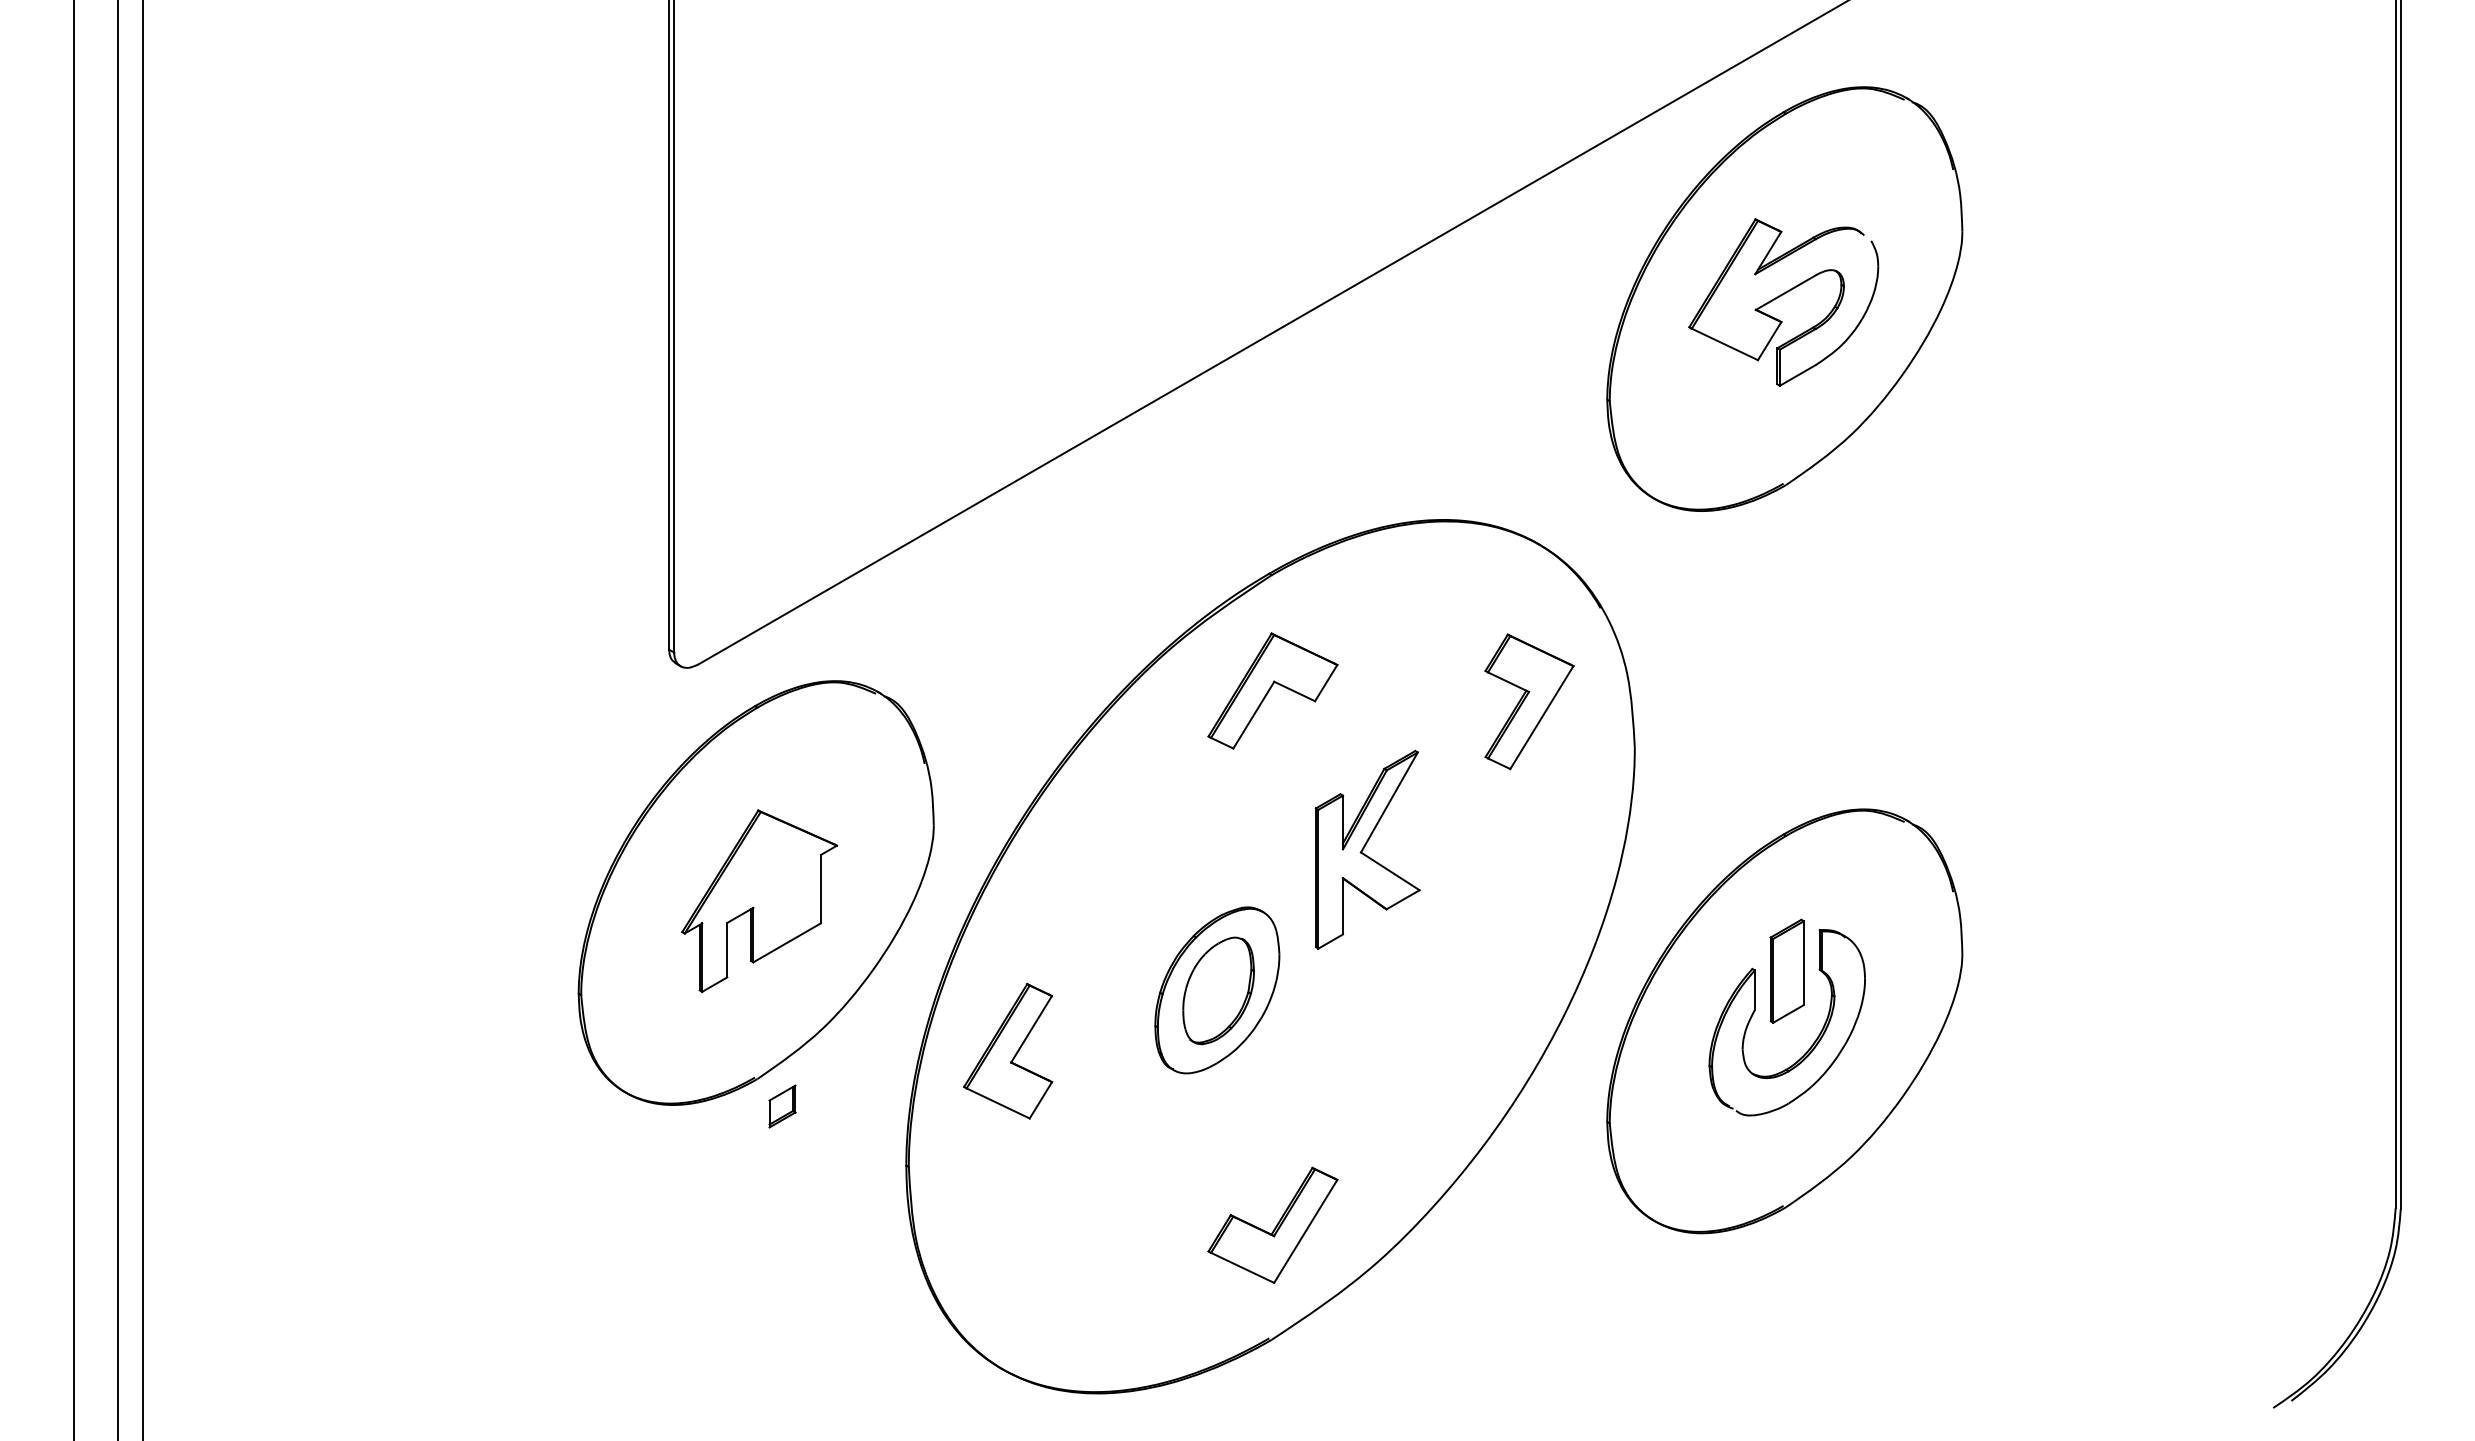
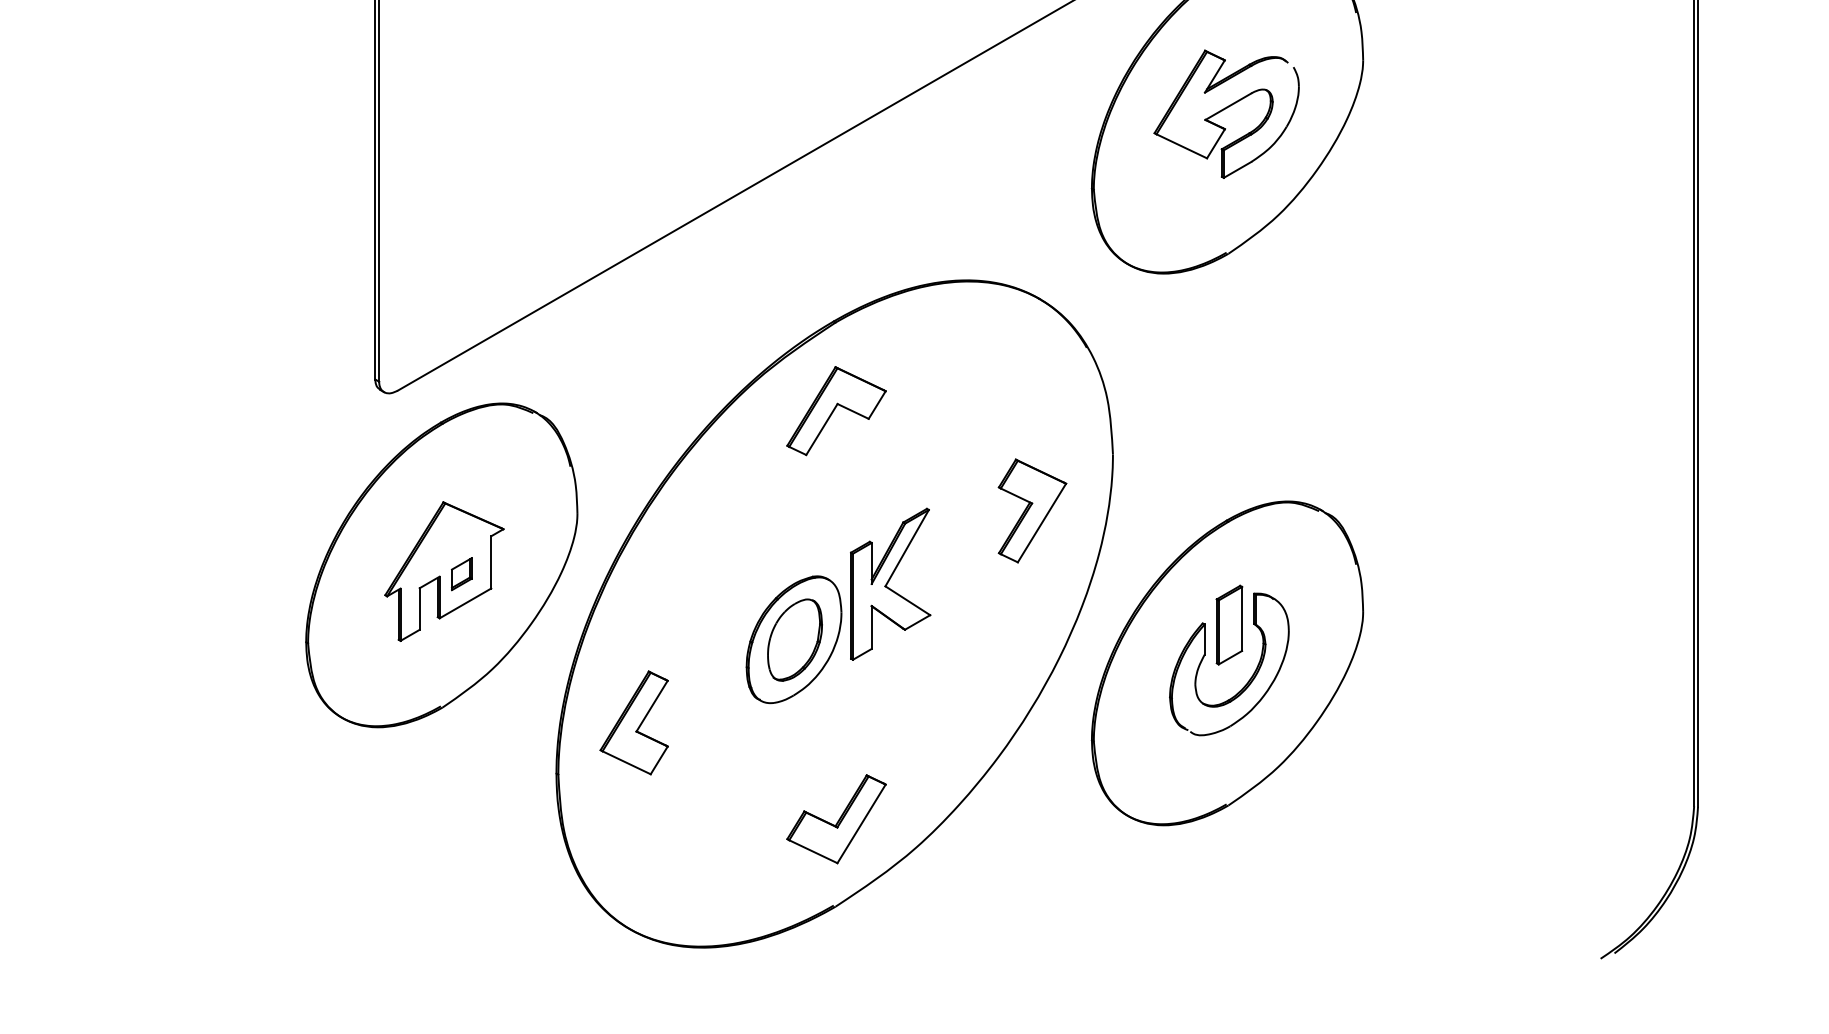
part: (1529, 701) -> (1032, 510), moved
part: (1367, 849) -> (890, 584), moved
part: (1008, 1051) -> (634, 723), moved
part: (782, 1106) -> (461, 574), moved

